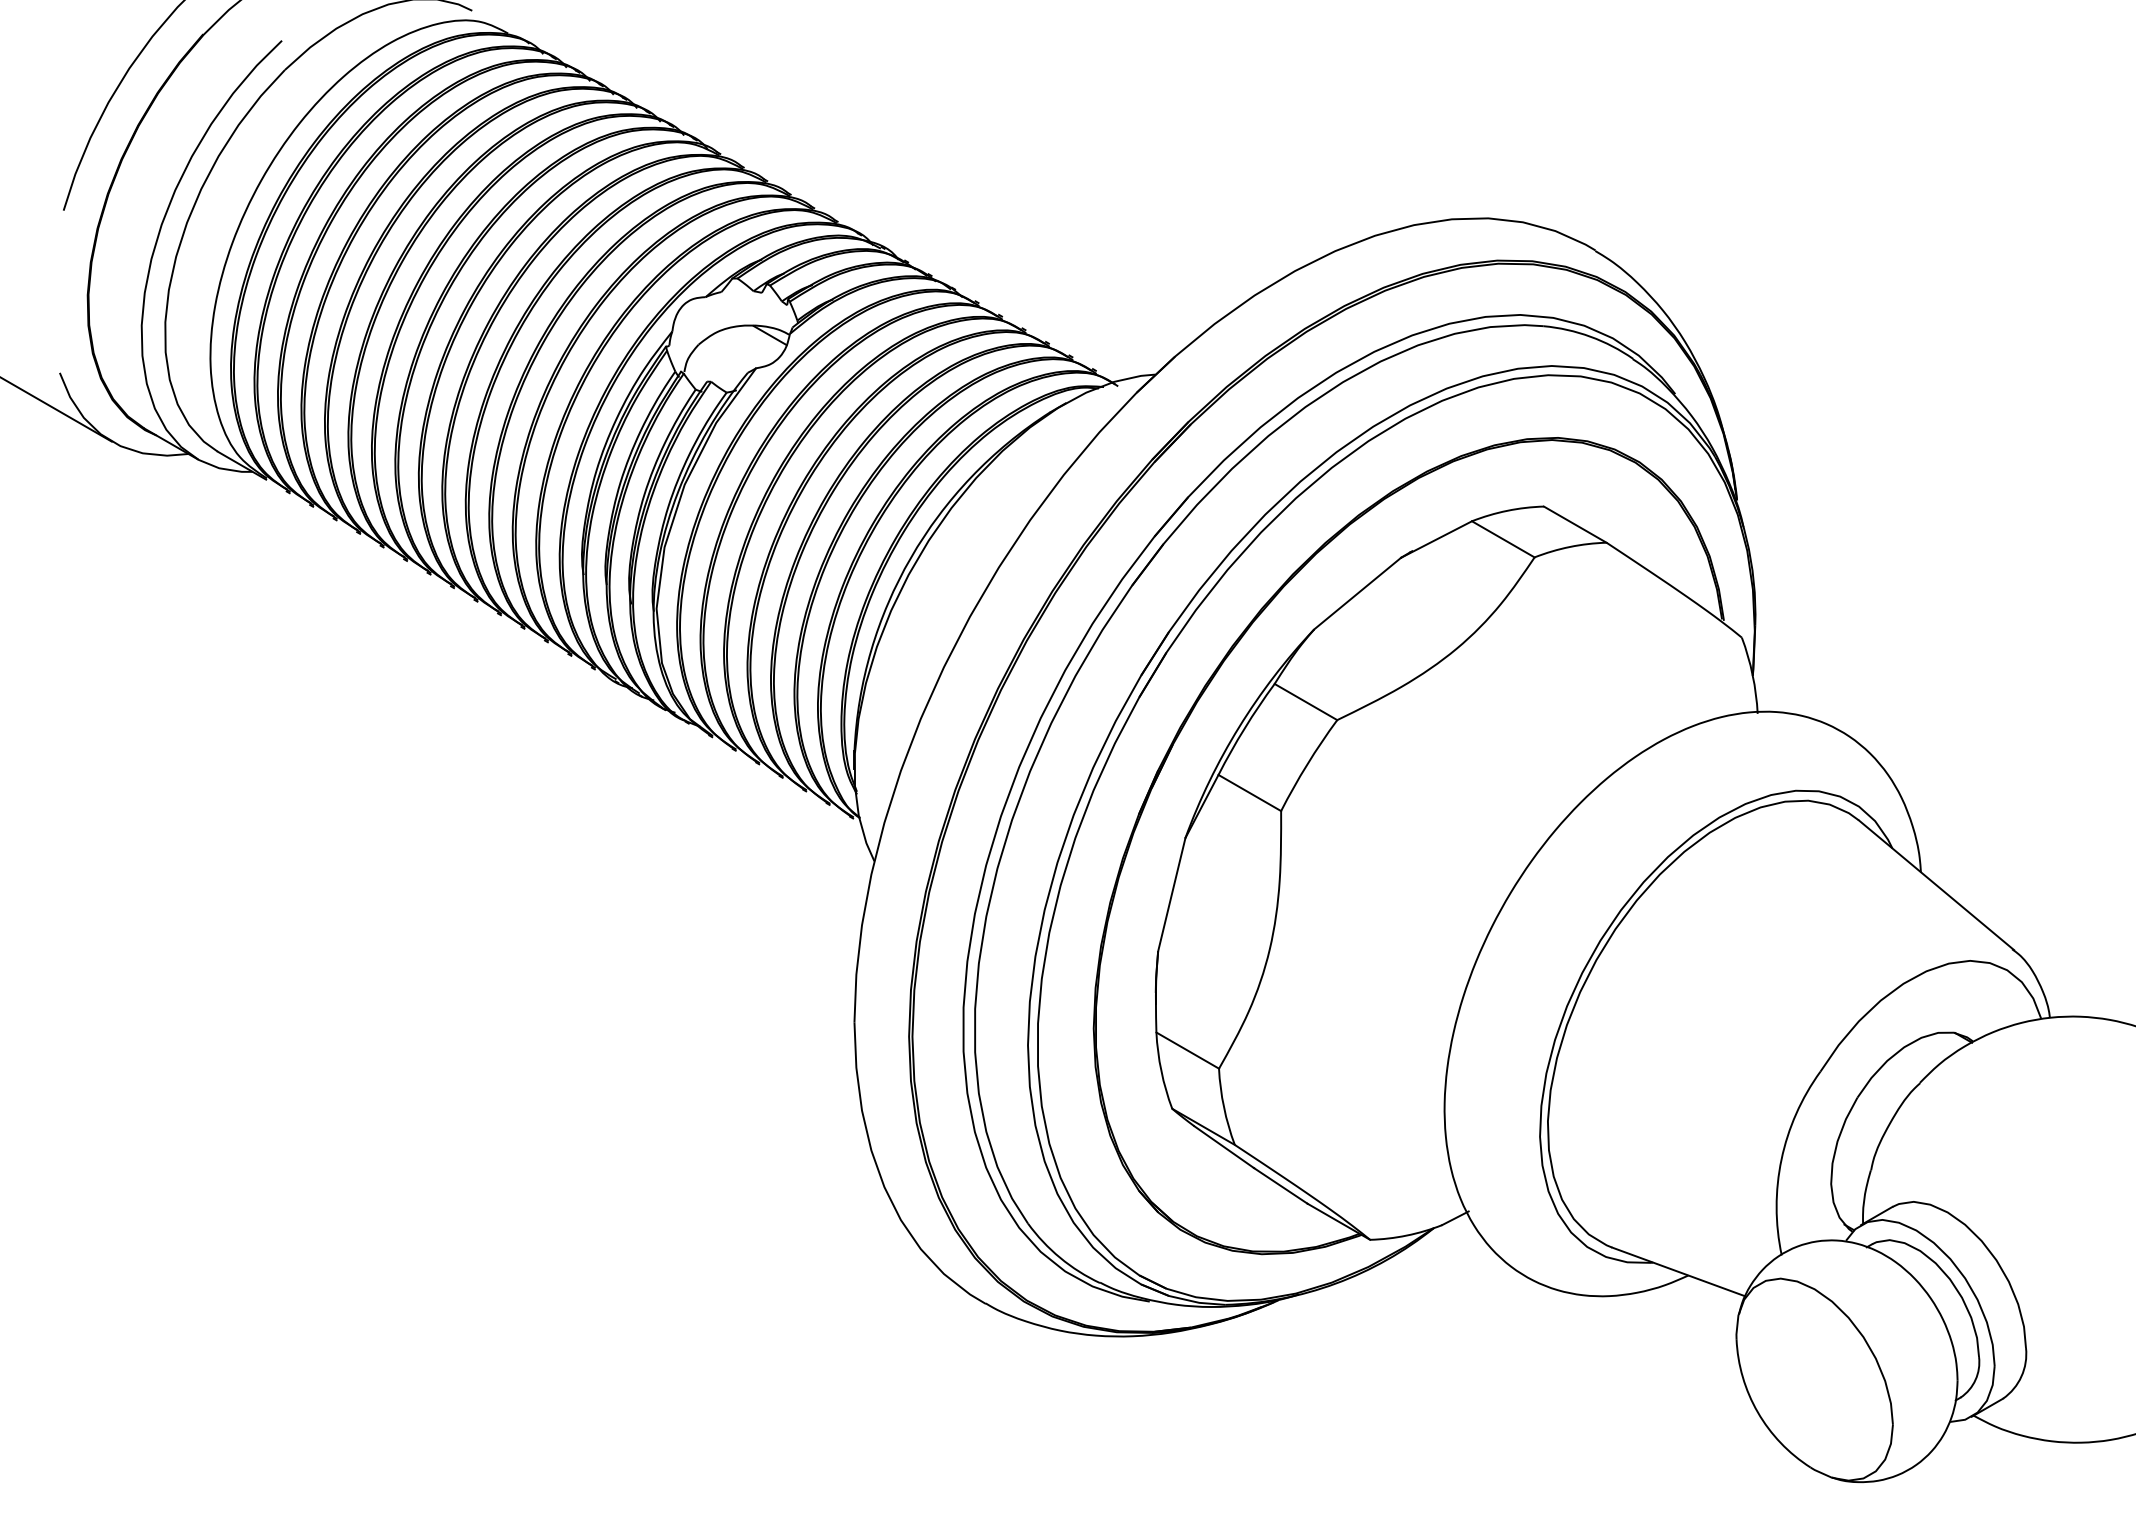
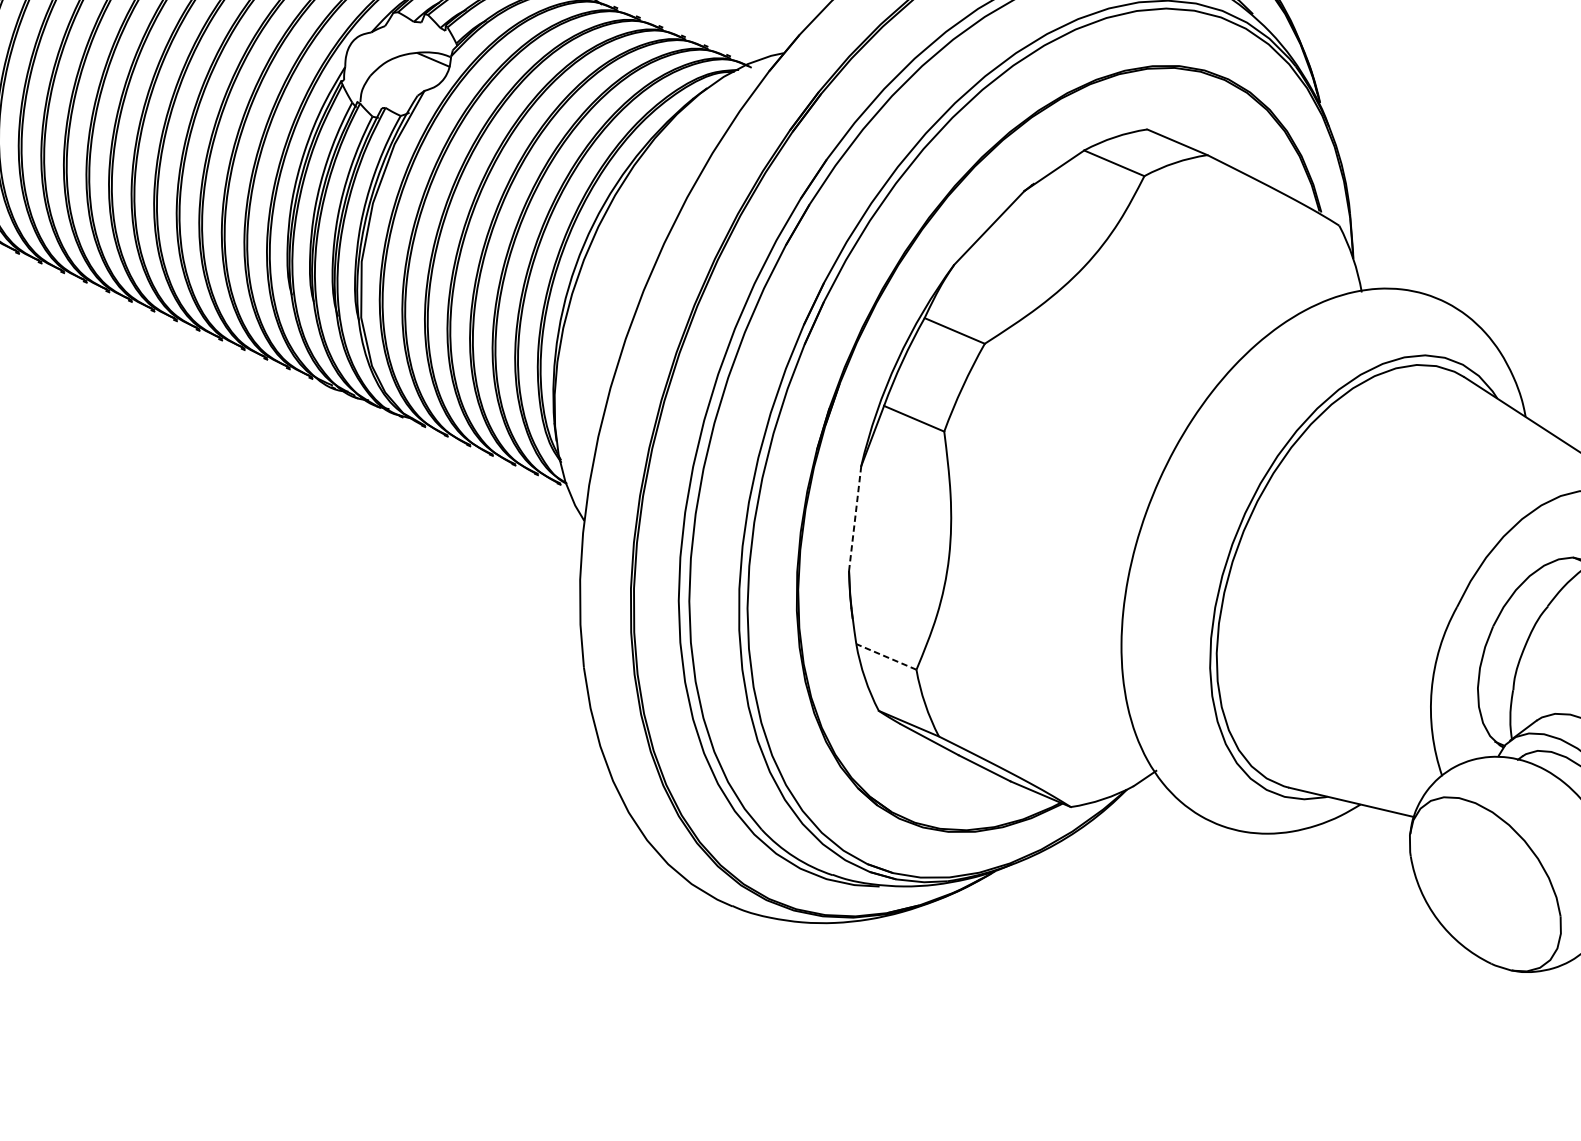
line: (1171, 895) -> (854, 519), solid -> dashed
line: (1187, 1050) -> (886, 656), solid -> dashed

